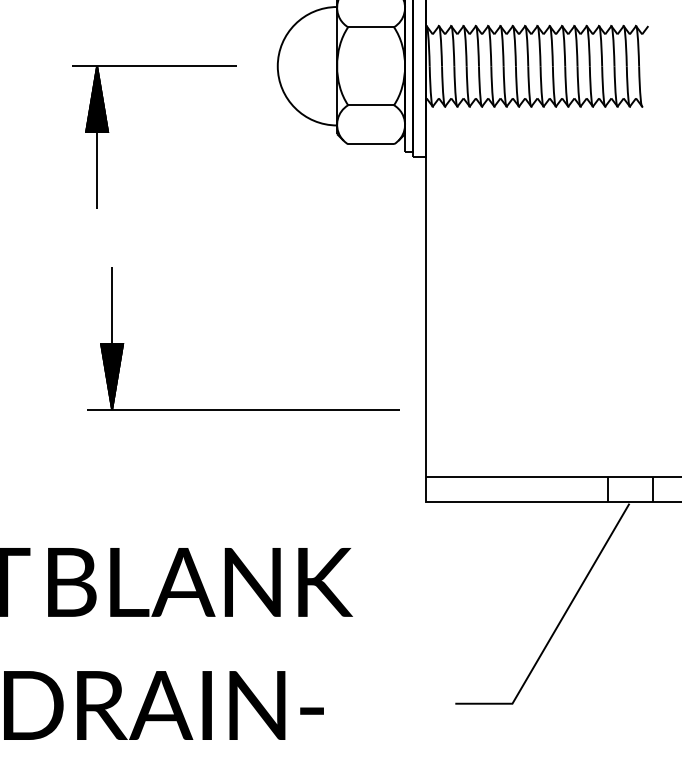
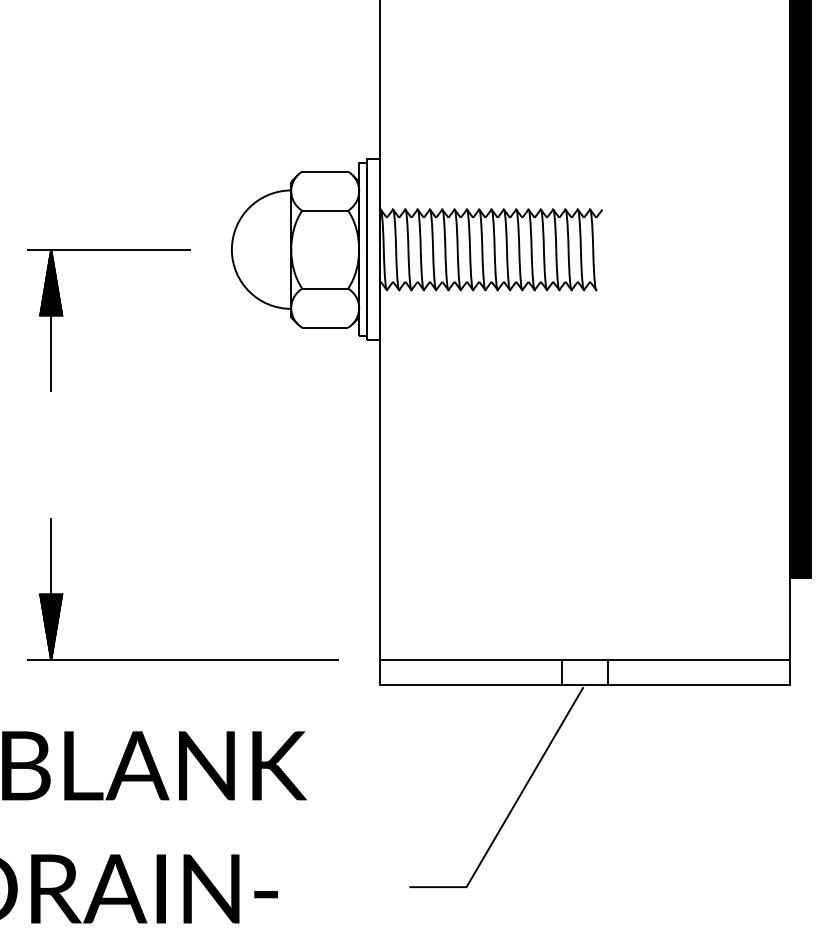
part: (243, 409) -> (182, 659), moved

